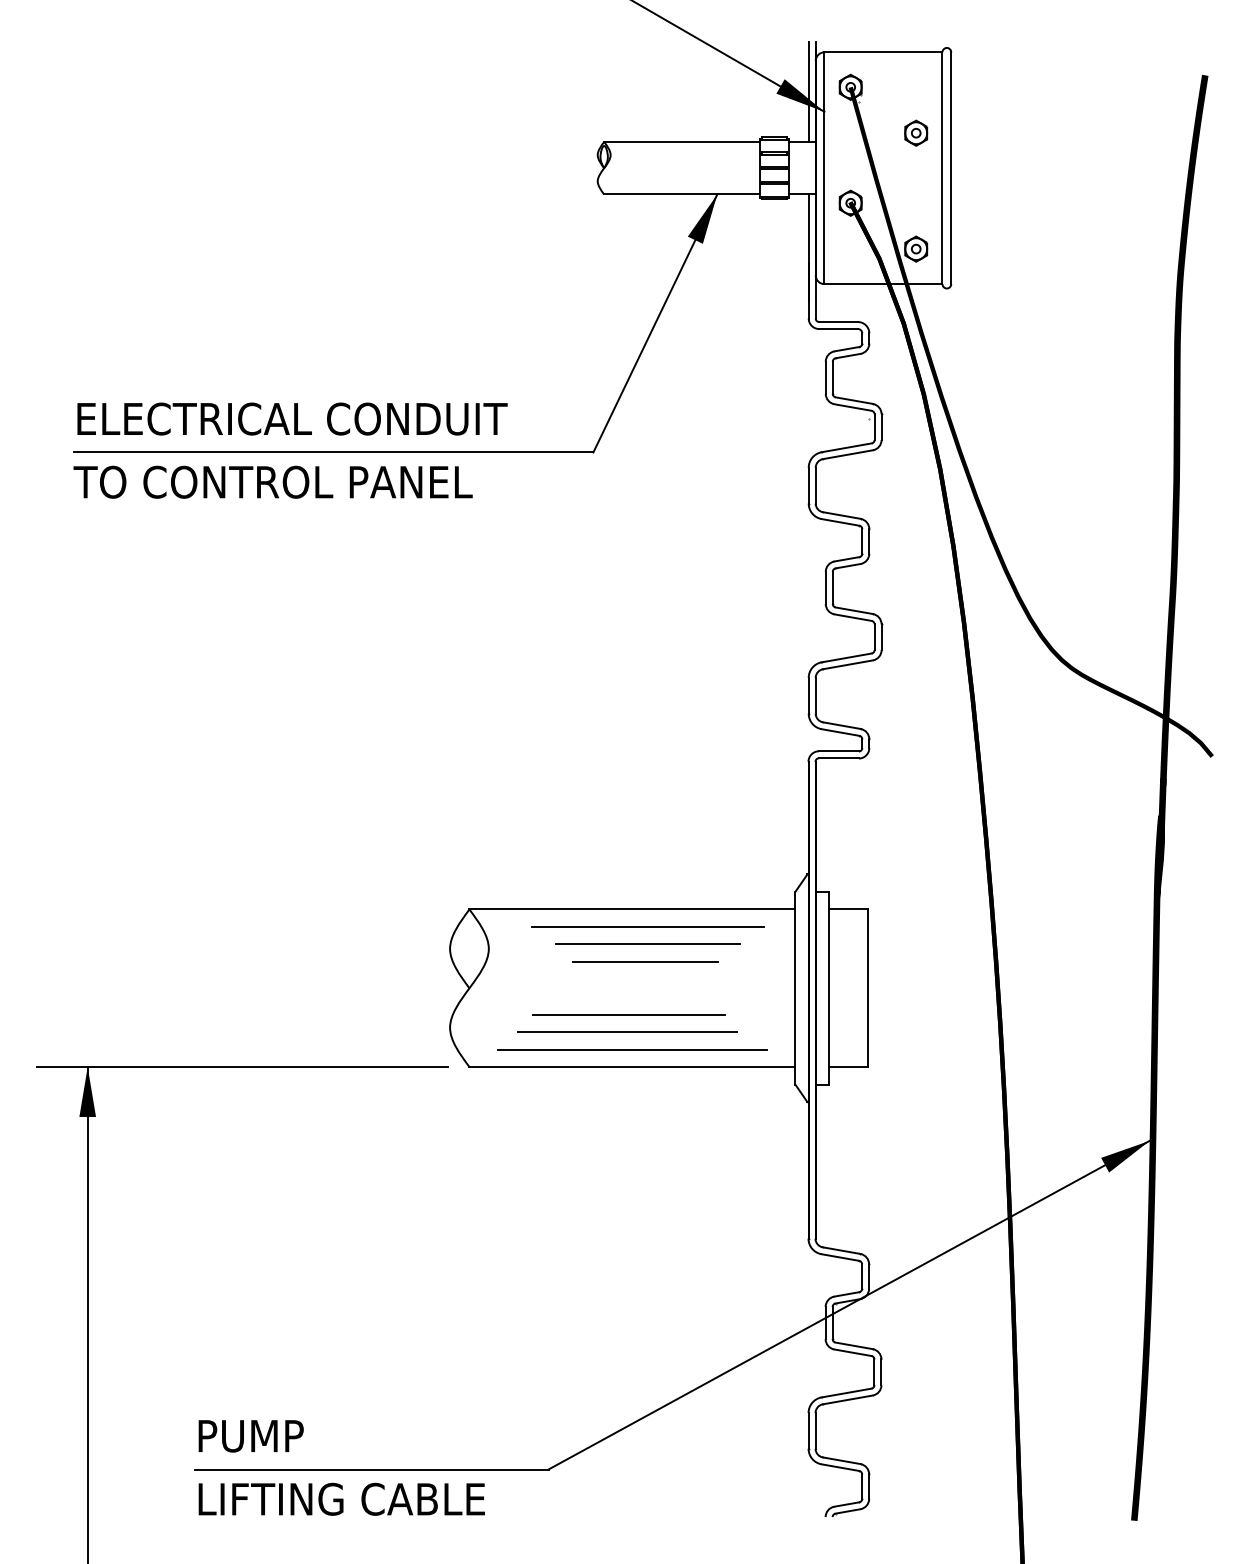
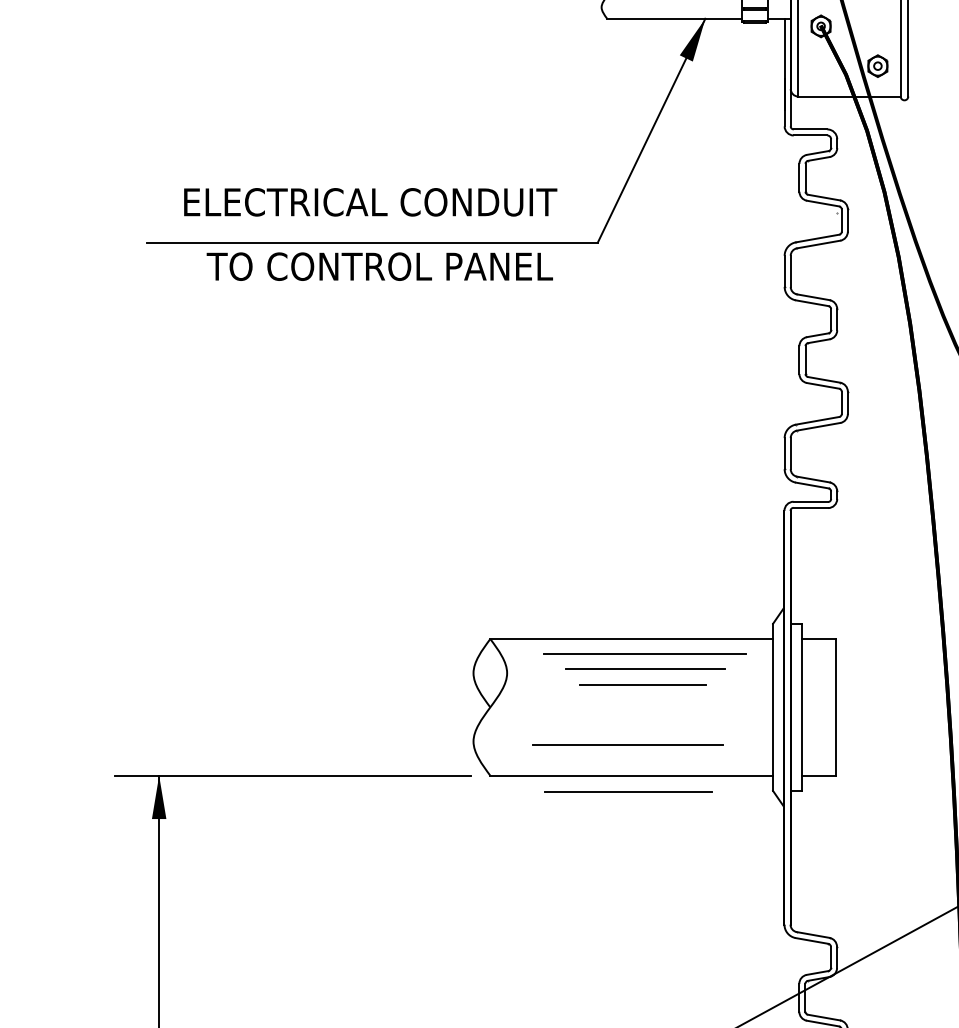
text: (292, 418) -> (370, 201), moved
text: (272, 481) -> (379, 266), moved
line: (628, 1014) -> (628, 791), moved
line: (632, 1049) -> (631, 760), removed

